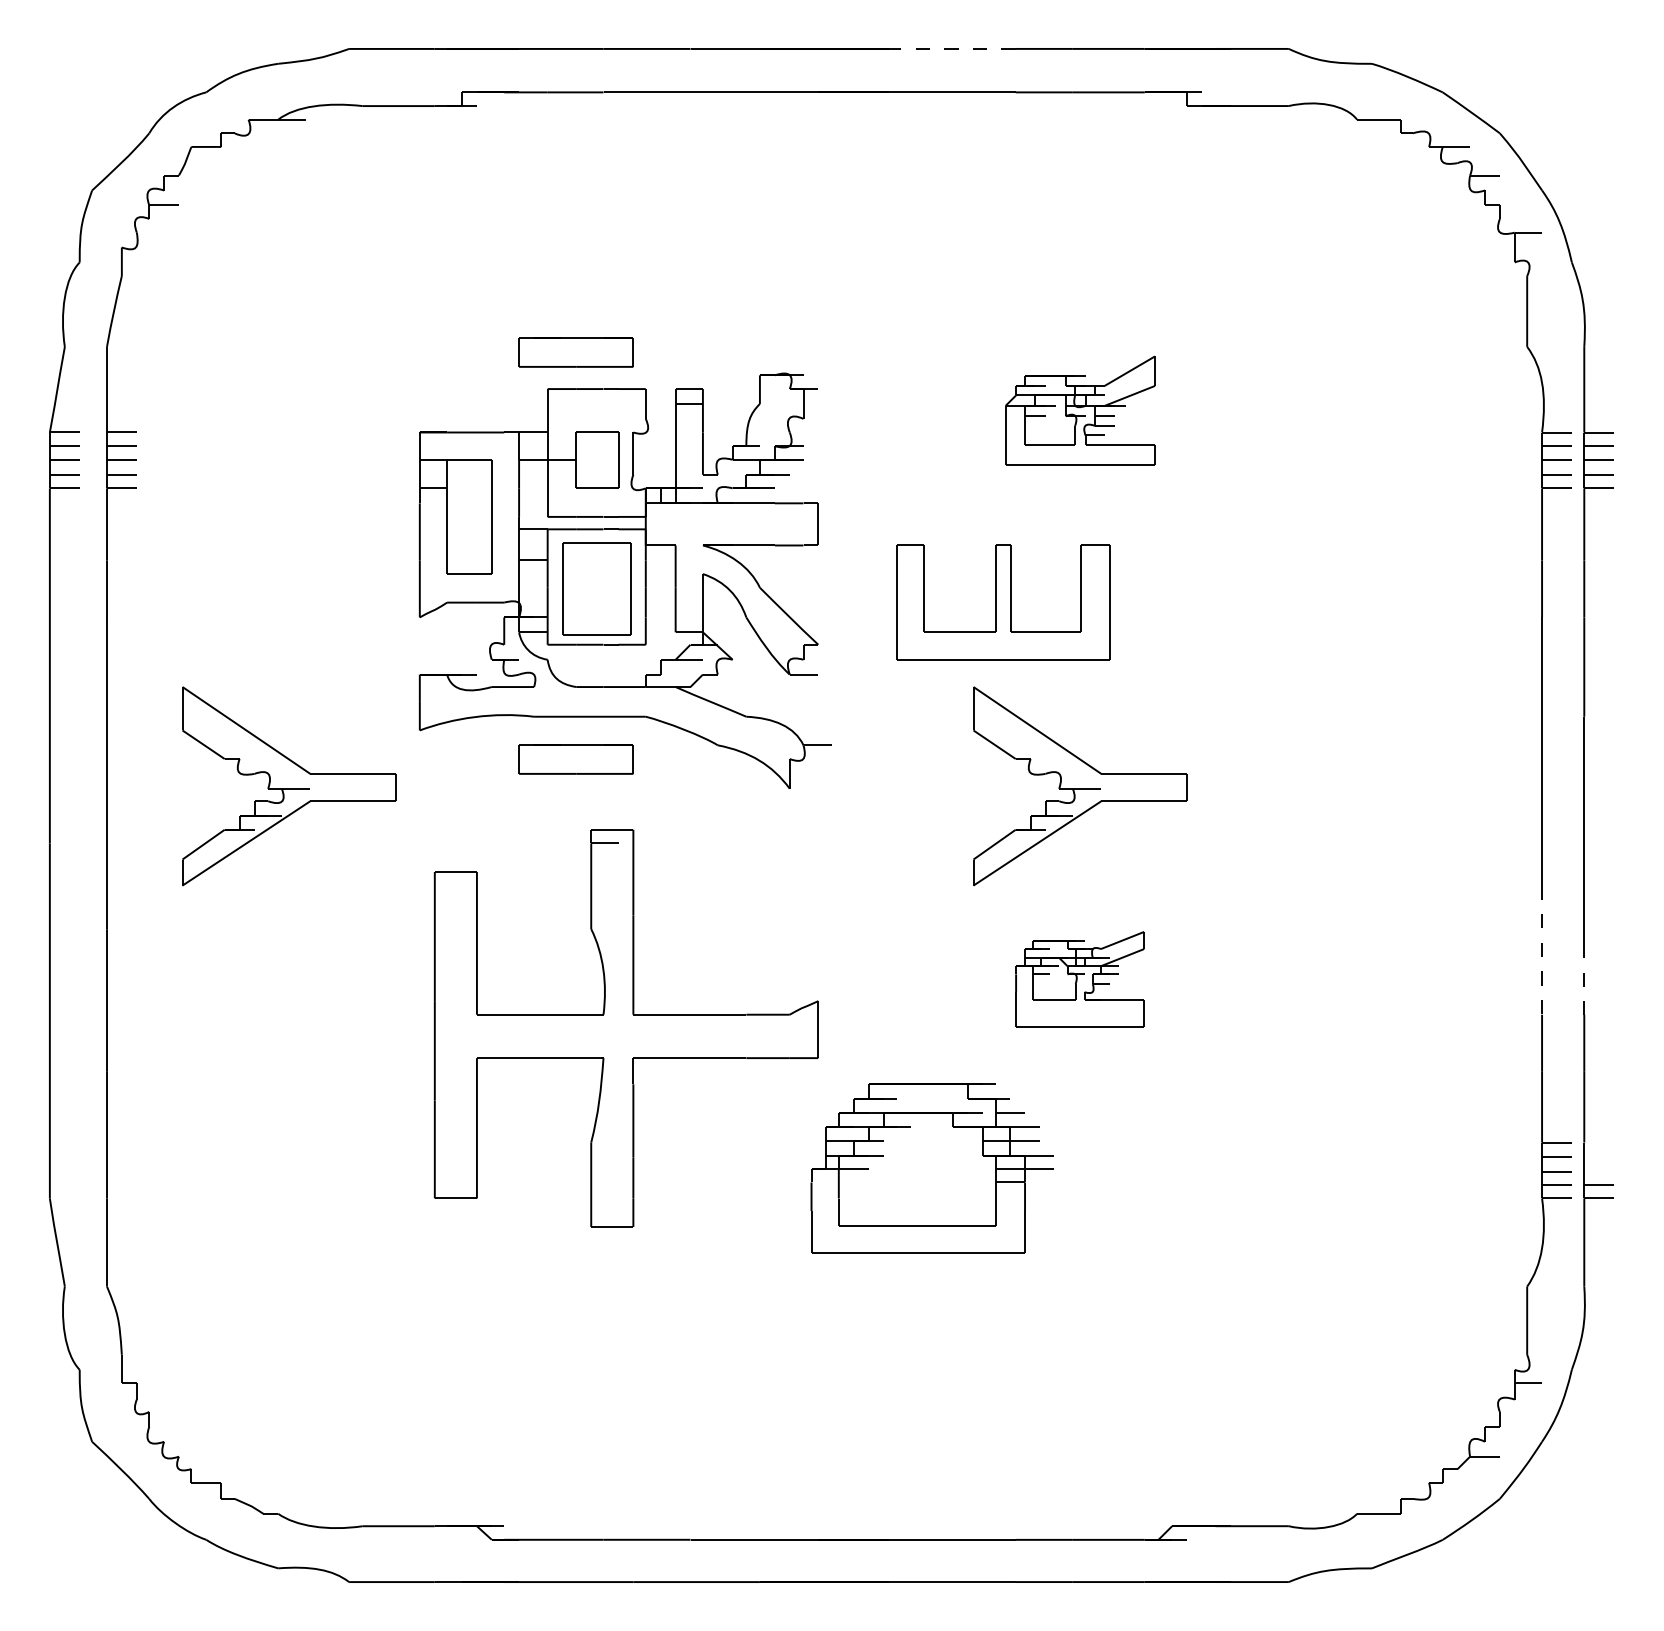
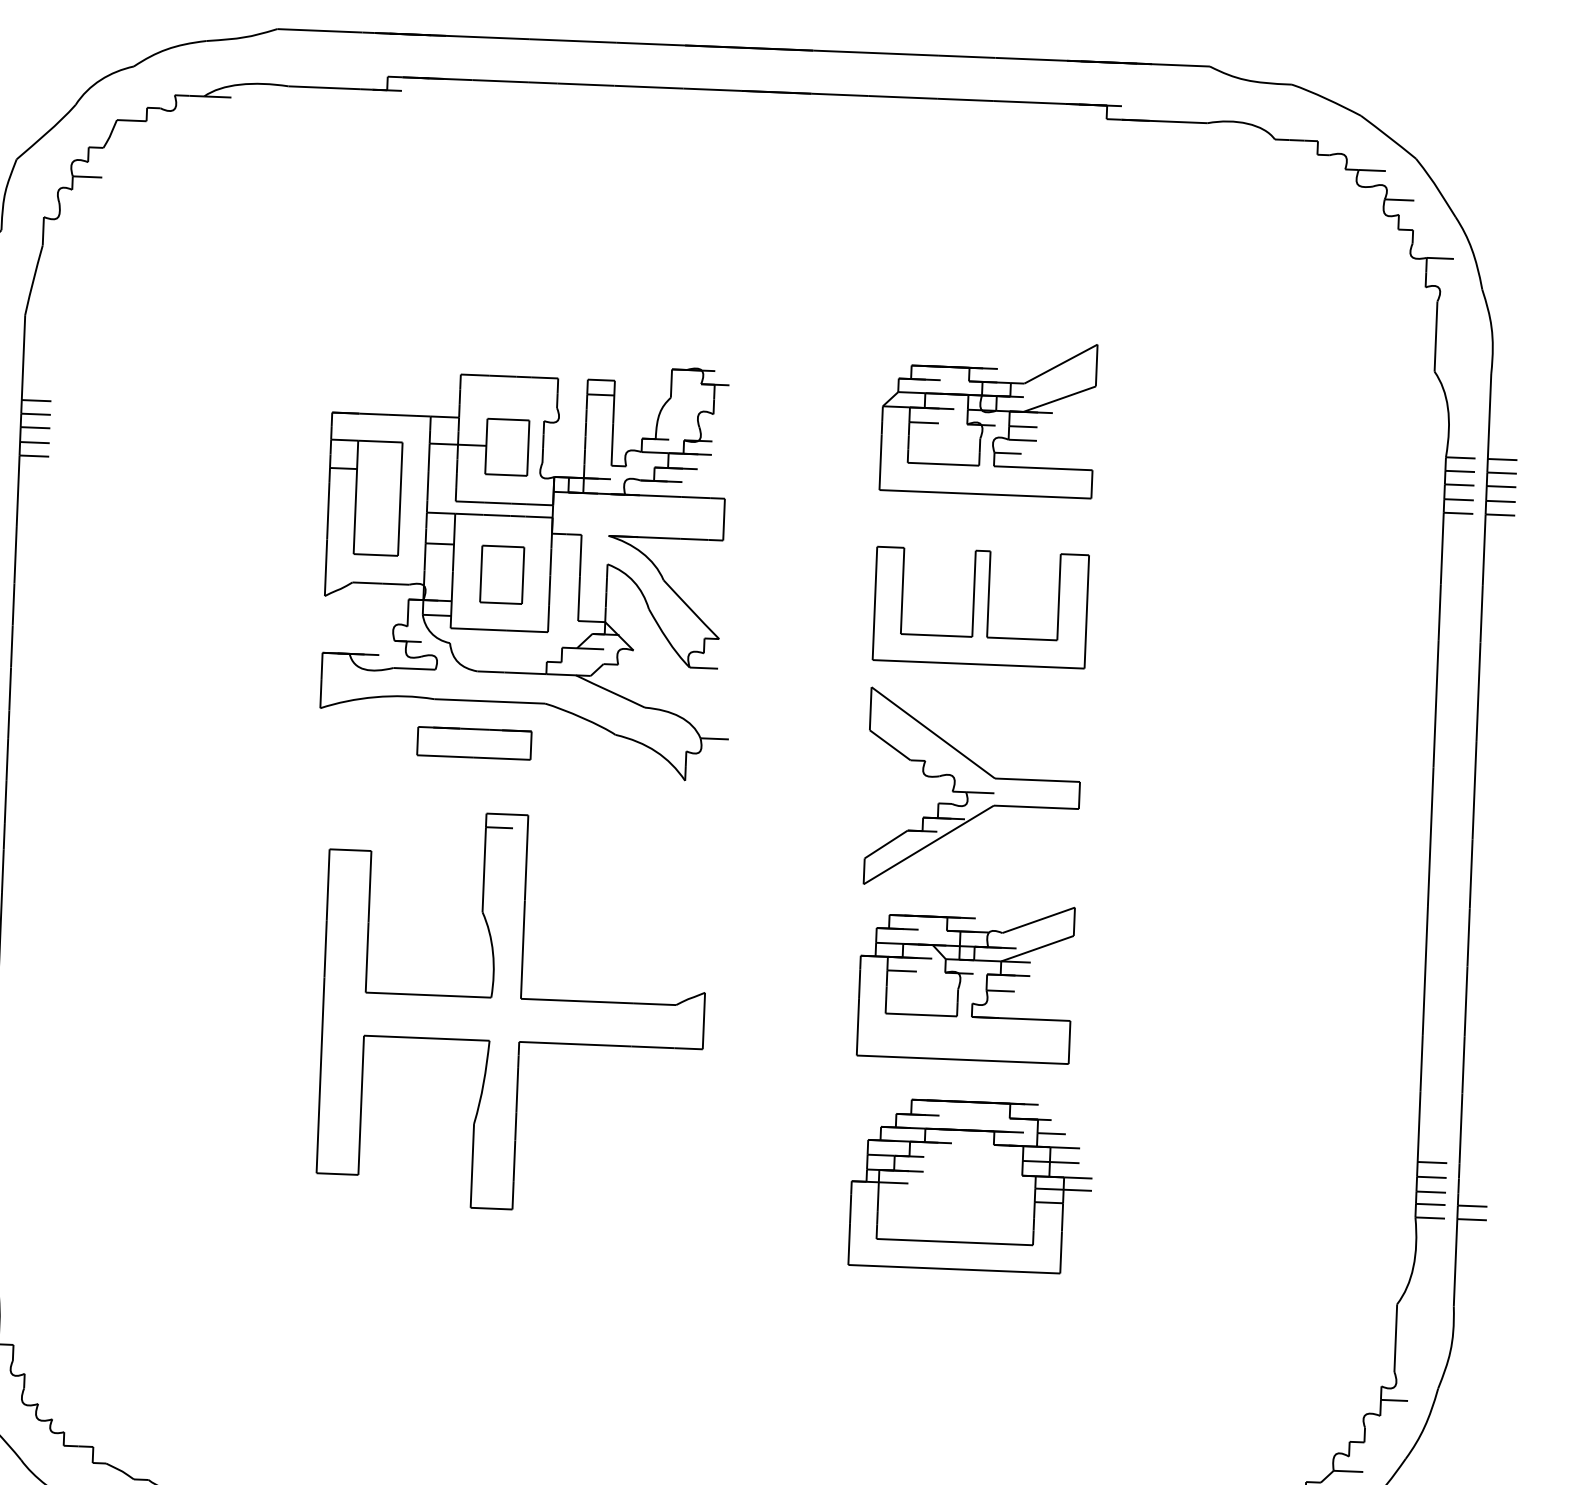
line: (951, 48) -> (875, 52), dashed -> solid
part: (575, 352) -> (489, 339), removed
part: (1080, 410) -> (988, 417), size x1.43
part: (597, 588) -> (502, 574), size x0.62
part: (1003, 602) -> (981, 607), moved
part: (289, 786) -> (188, 758), removed
line: (1542, 950) -> (1425, 971), dashed -> solid
part: (1079, 978) -> (965, 980), size x1.67
line: (1584, 979) -> (1466, 1001), dashed -> solid
part: (931, 1168) -> (970, 1185), moved

